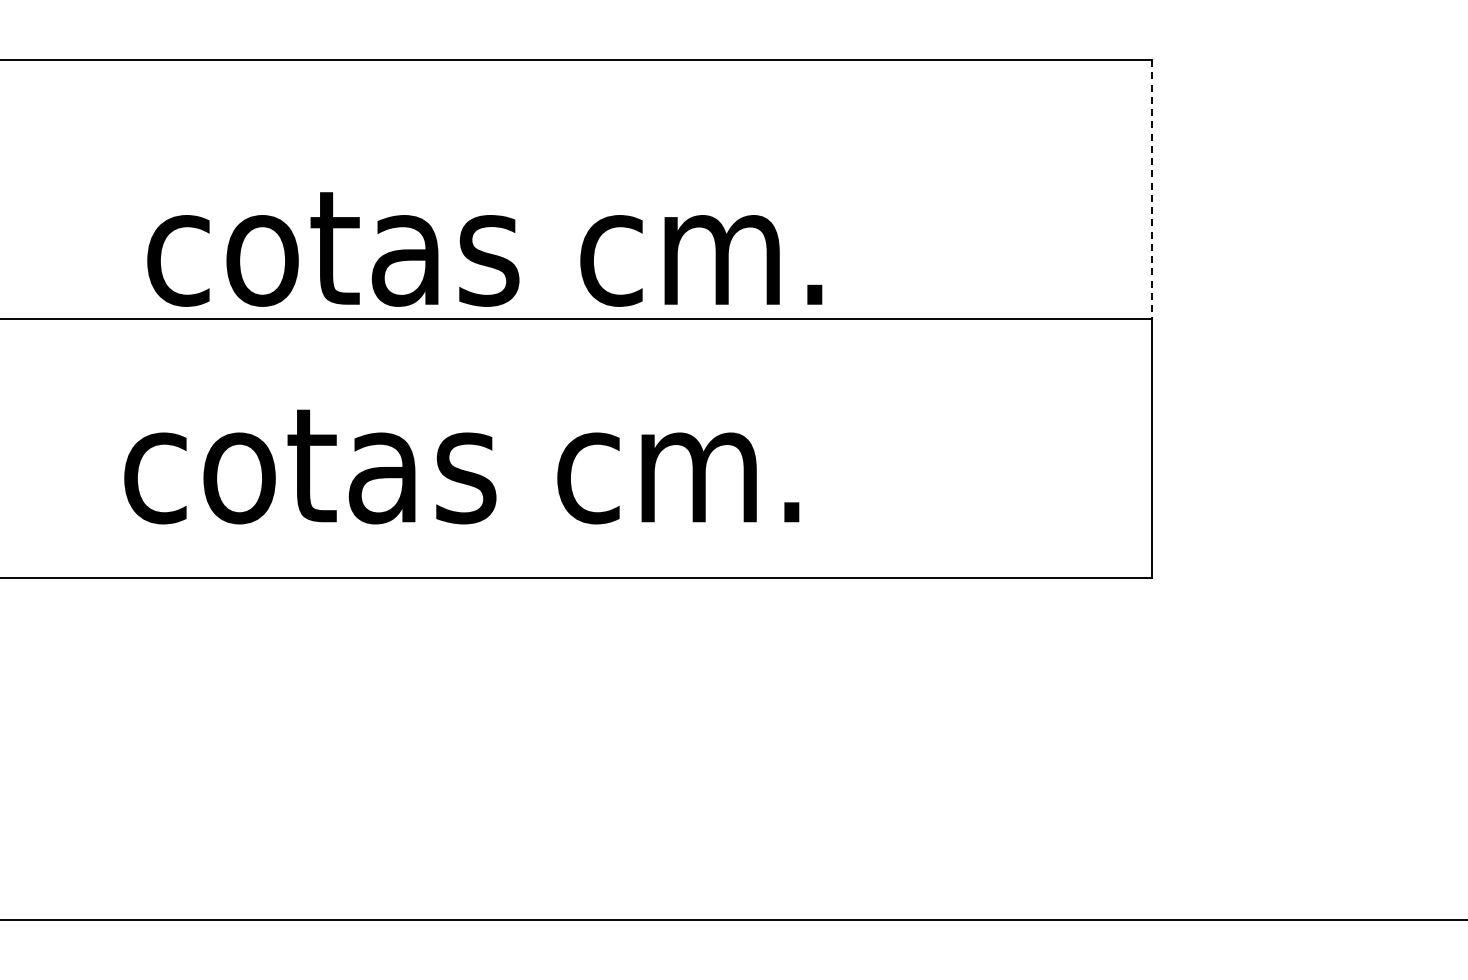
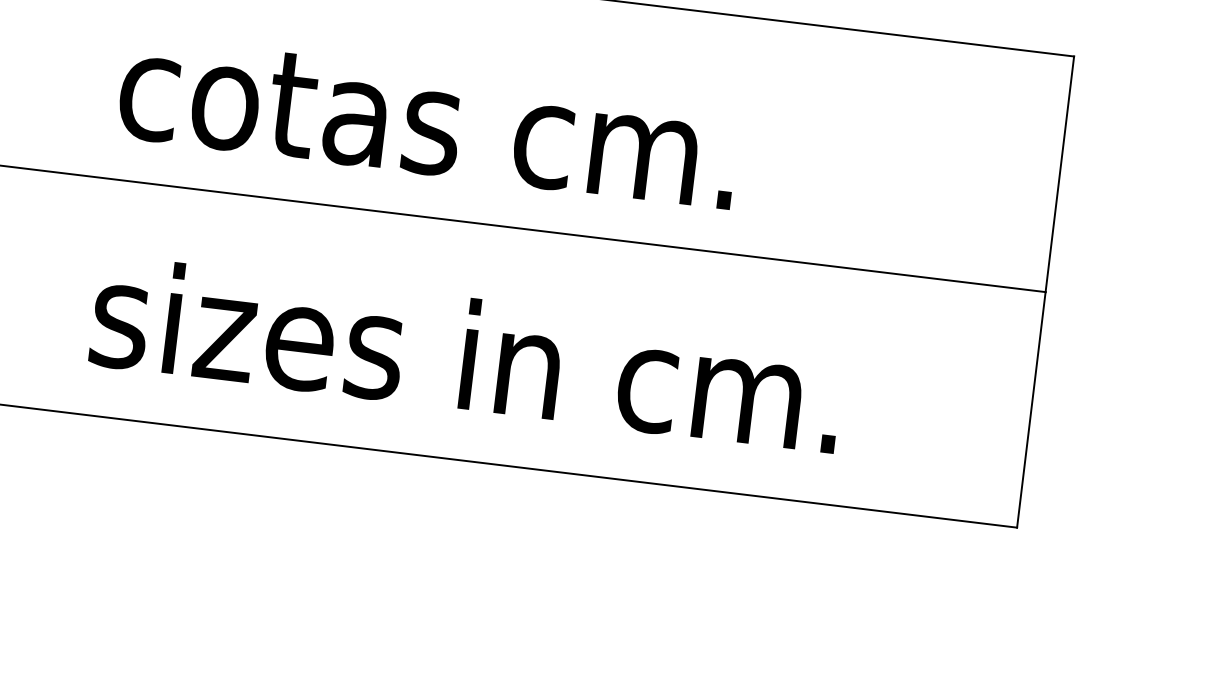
line: (1152, 190) -> (1060, 175), dashed -> solid
text: (484, 249) -> (428, 122), moved
text: (533, 462) -> (466, 354), cotas cm. -> sizes in cm.

